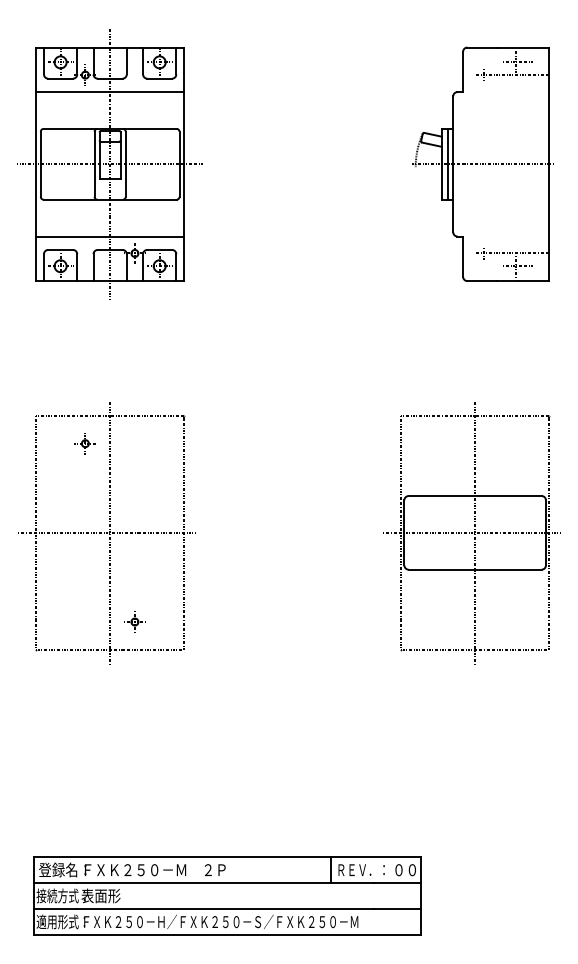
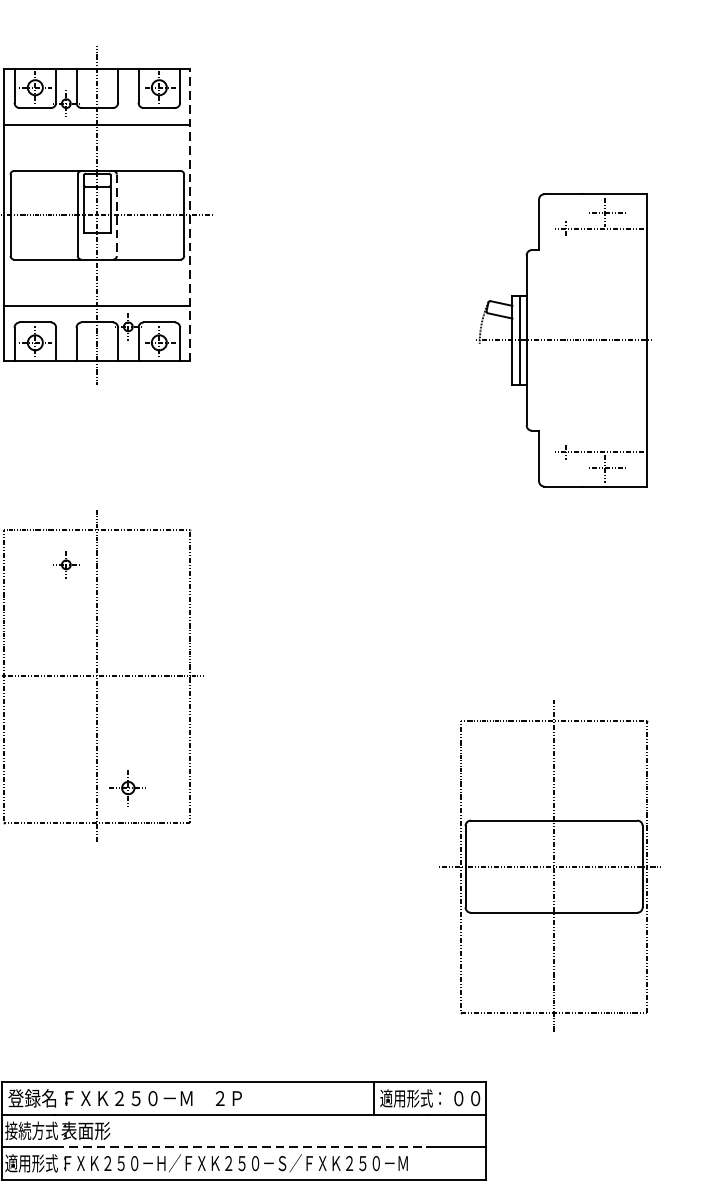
part: (482, 163) -> (563, 339), moved
line: (125, 164) -> (116, 215), solid -> dashed
line: (184, 164) -> (190, 215), solid -> dashed
part: (471, 533) -> (549, 867), moved
part: (134, 621) -> (127, 787), size x1.4
text: (357, 869) -> (406, 1097), ＲＥＶ．： -> 適用形式：
line: (225, 909) -> (241, 1147), solid -> dashed

